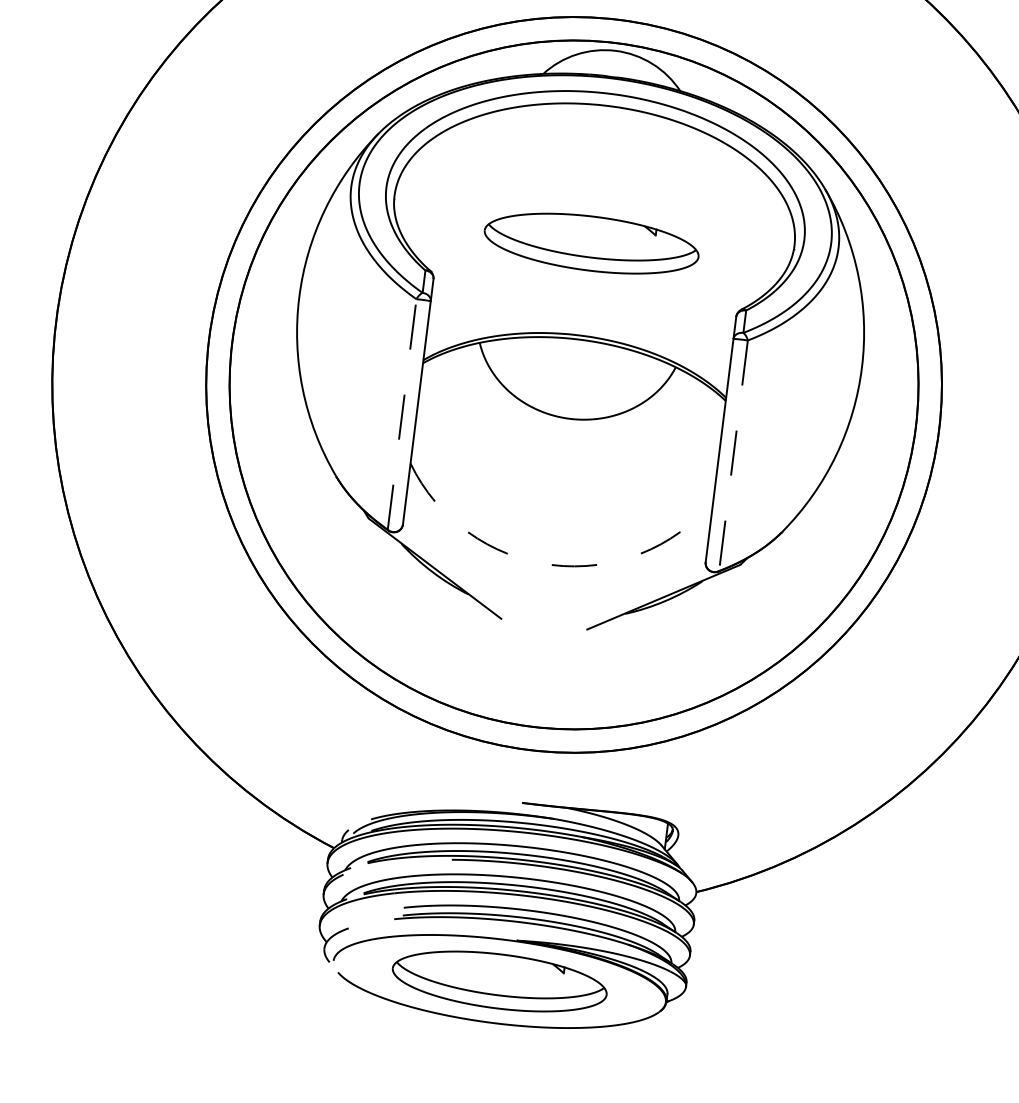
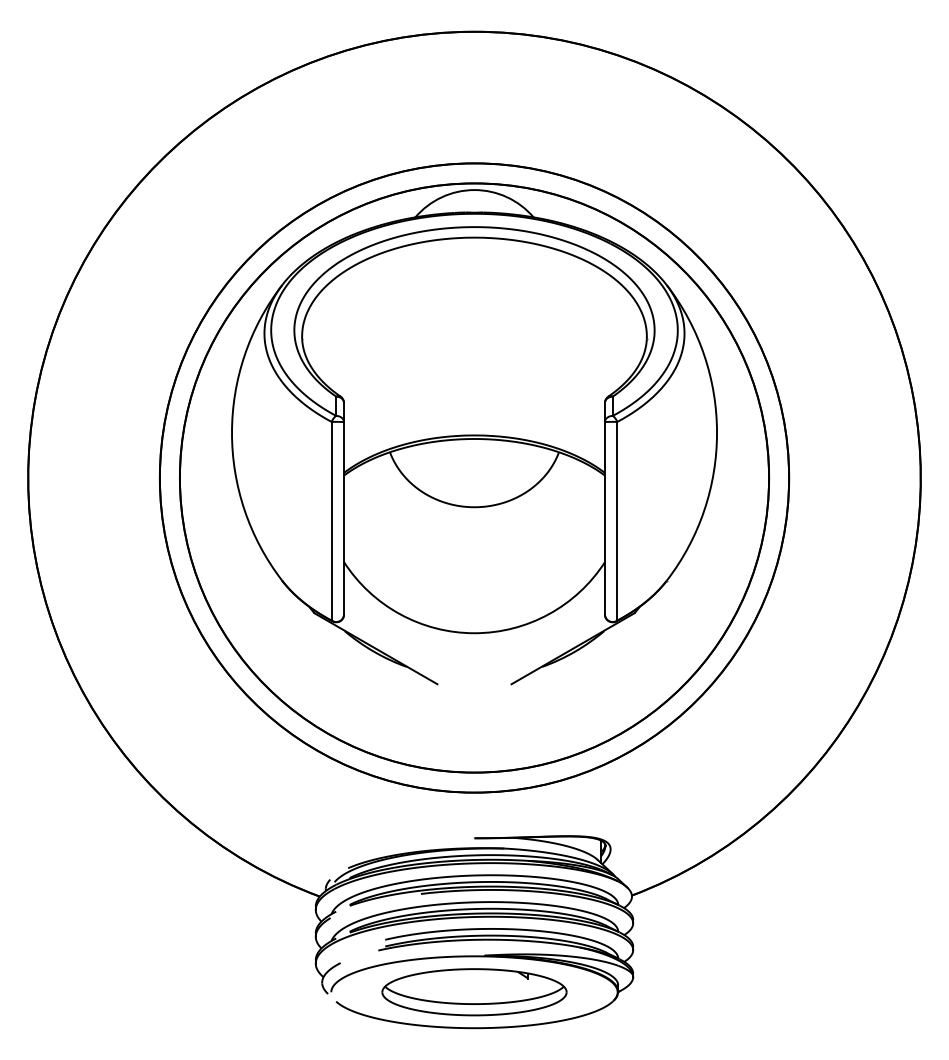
part: (591, 243) -> (474, 356), removed
line: (402, 413) -> (331, 520), dashed -> solid
line: (733, 456) -> (617, 521), dashed -> solid
arc: (551, 565) -> (474, 633), dashed -> solid

